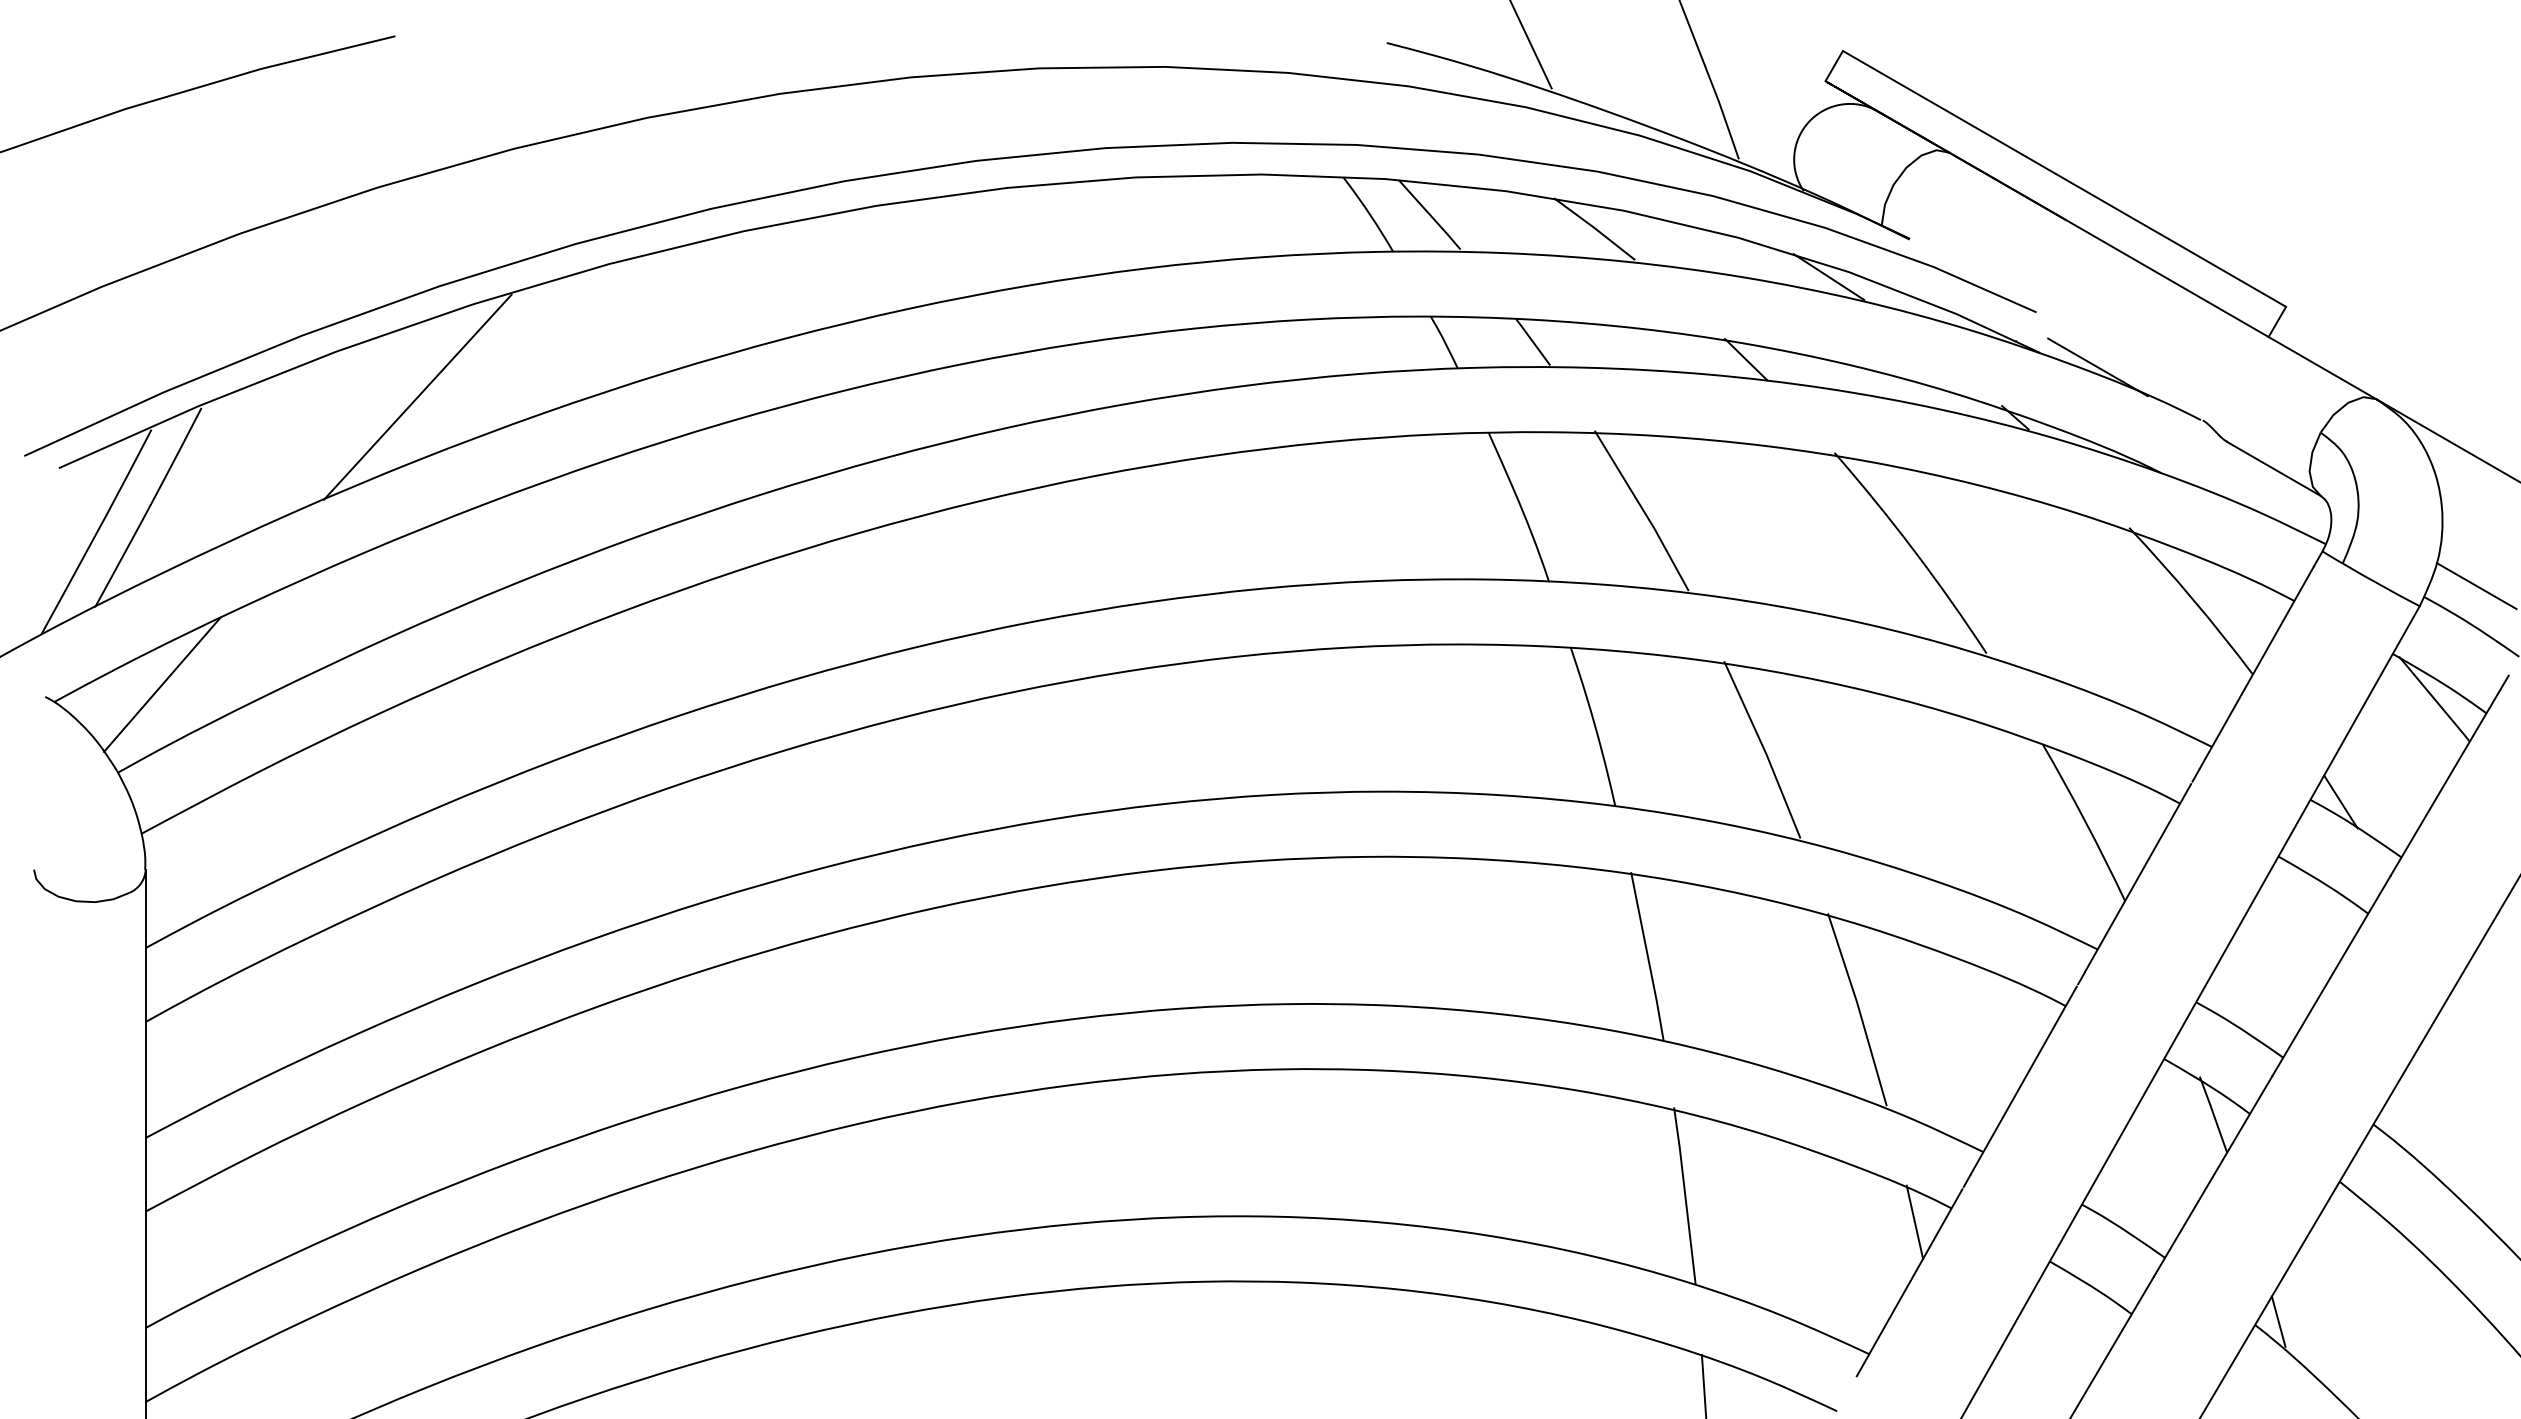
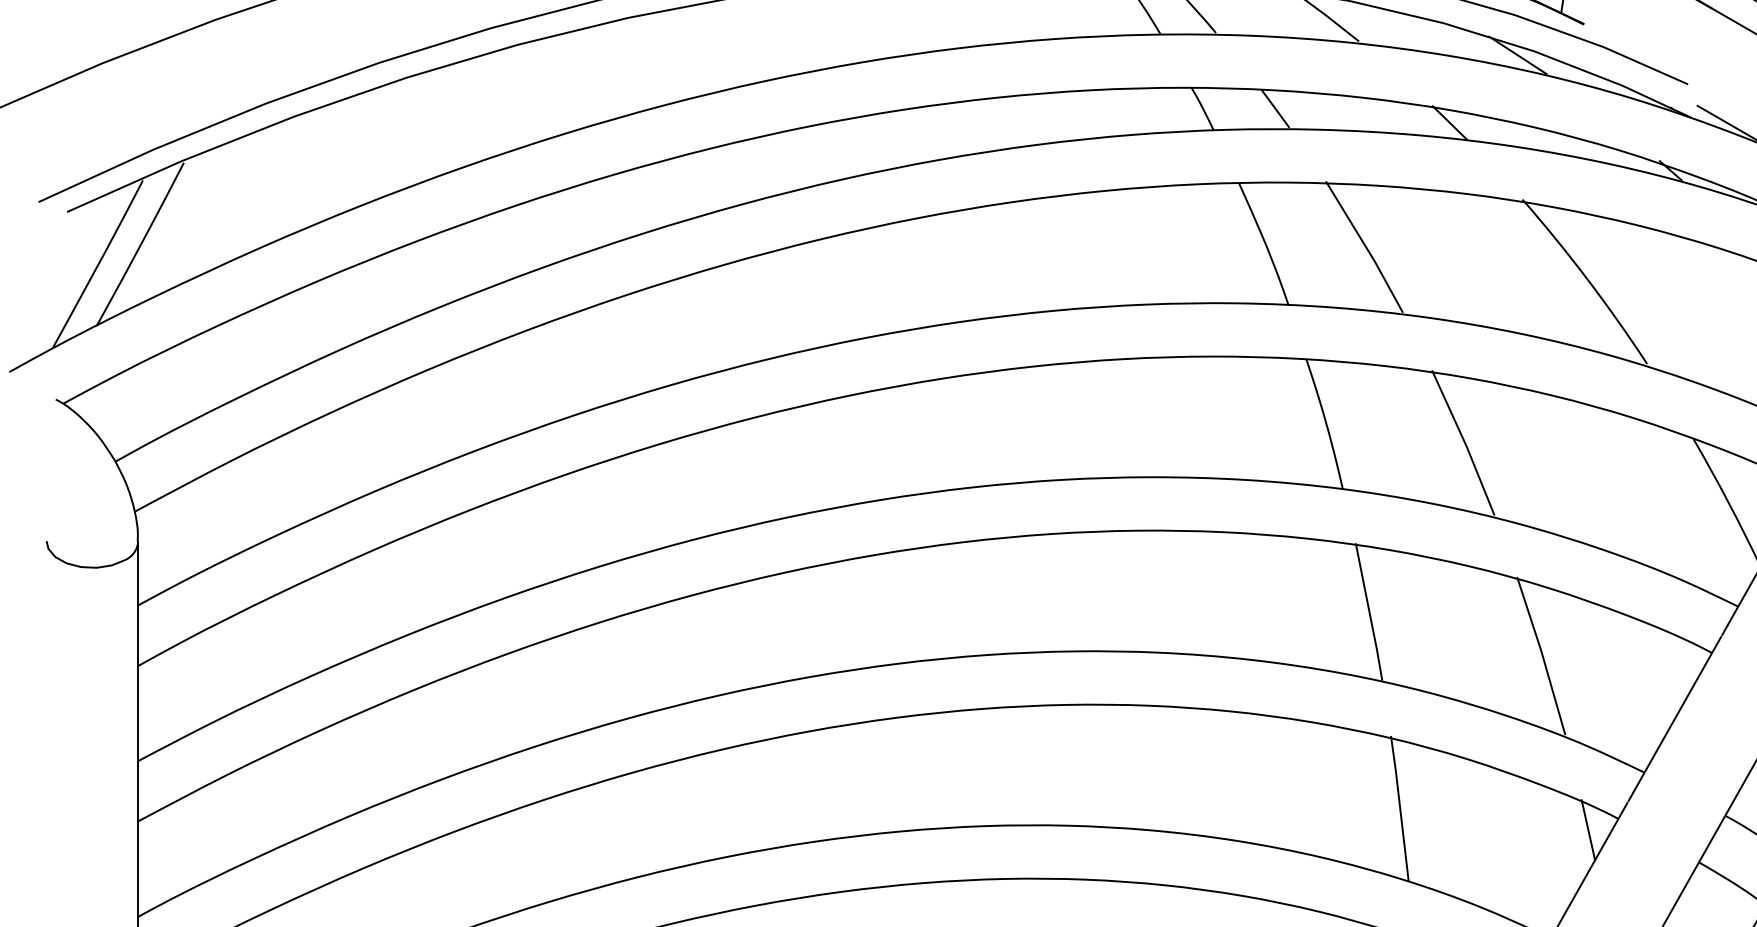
line: (417, 396) -> (360, 153), removed
line: (162, 684) -> (151, 389), removed

